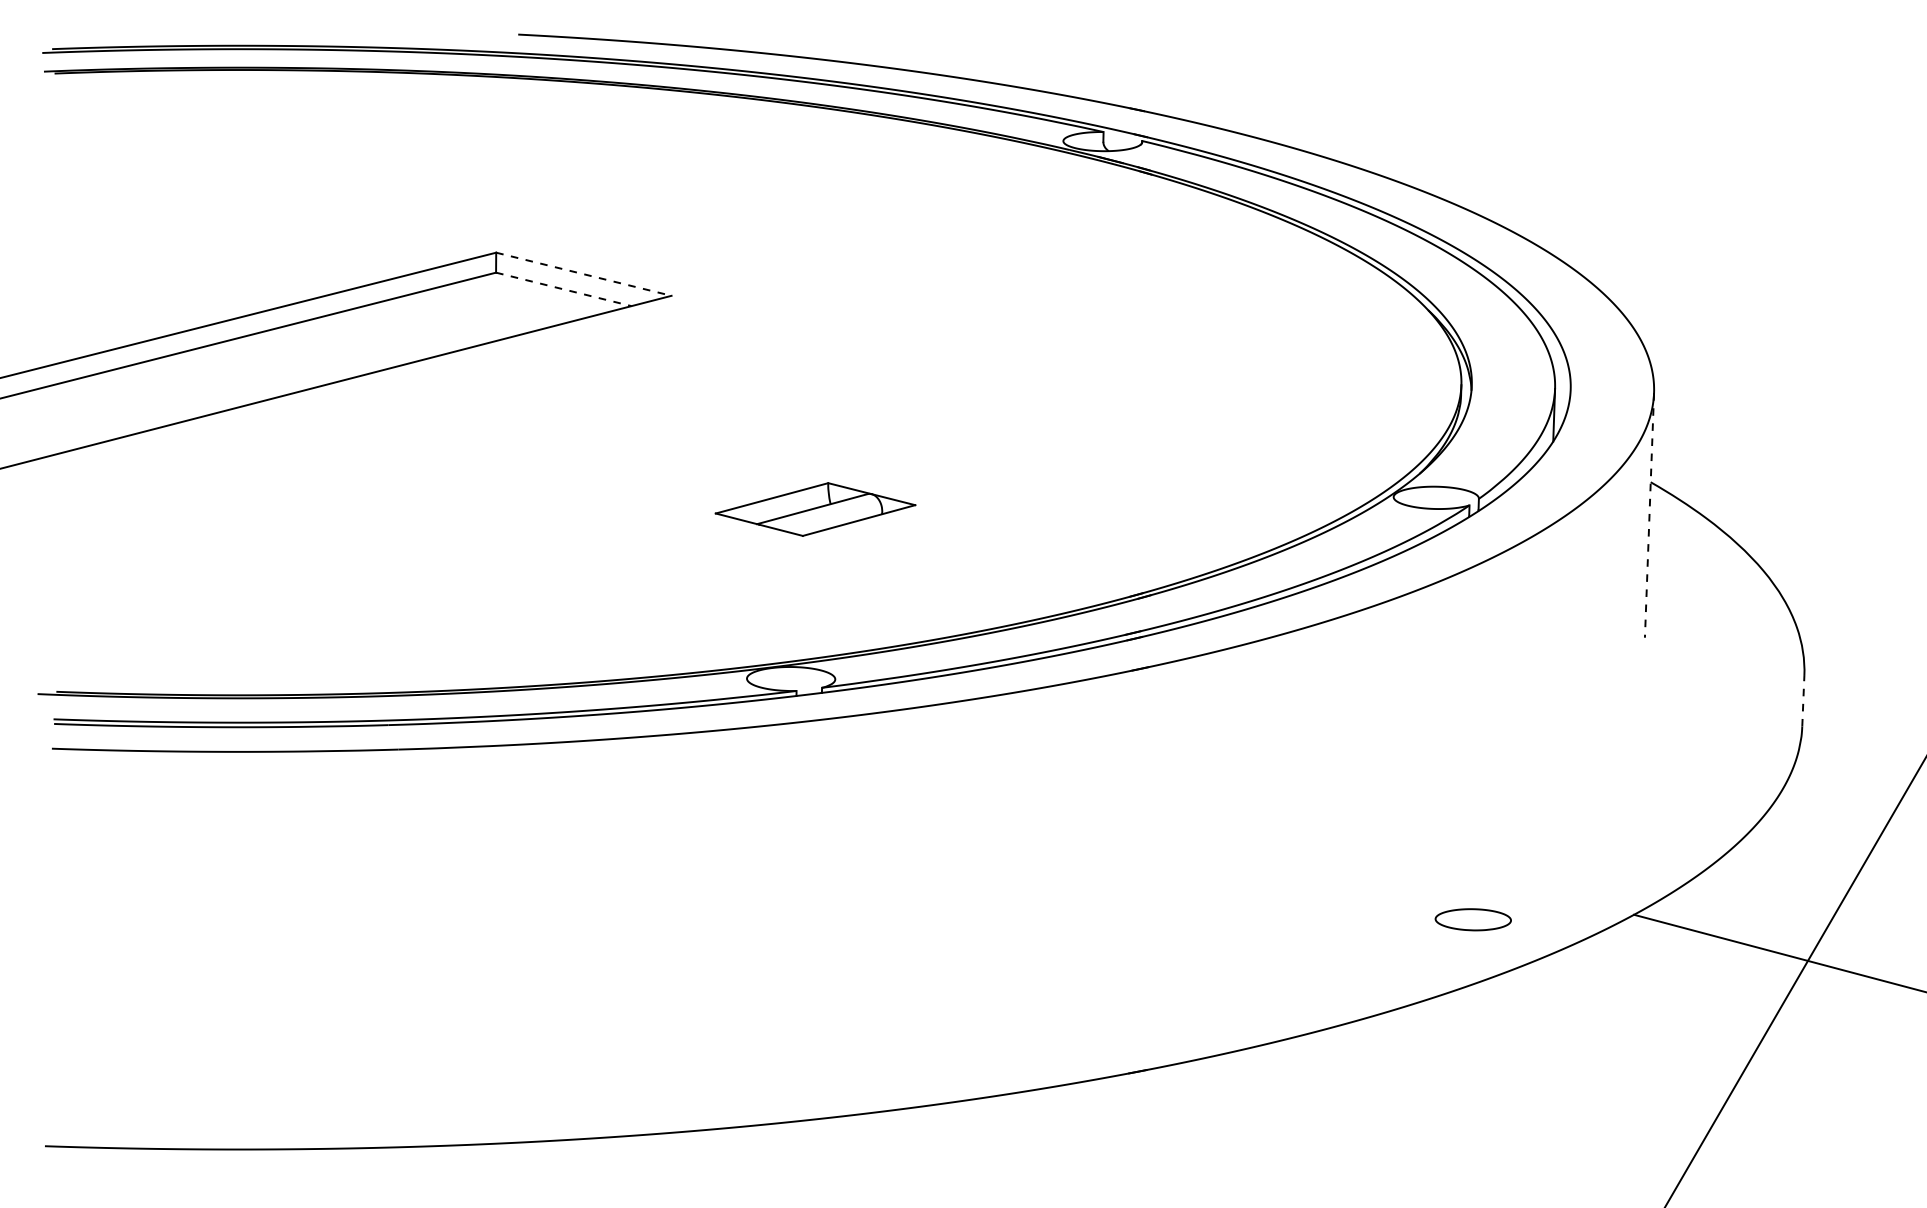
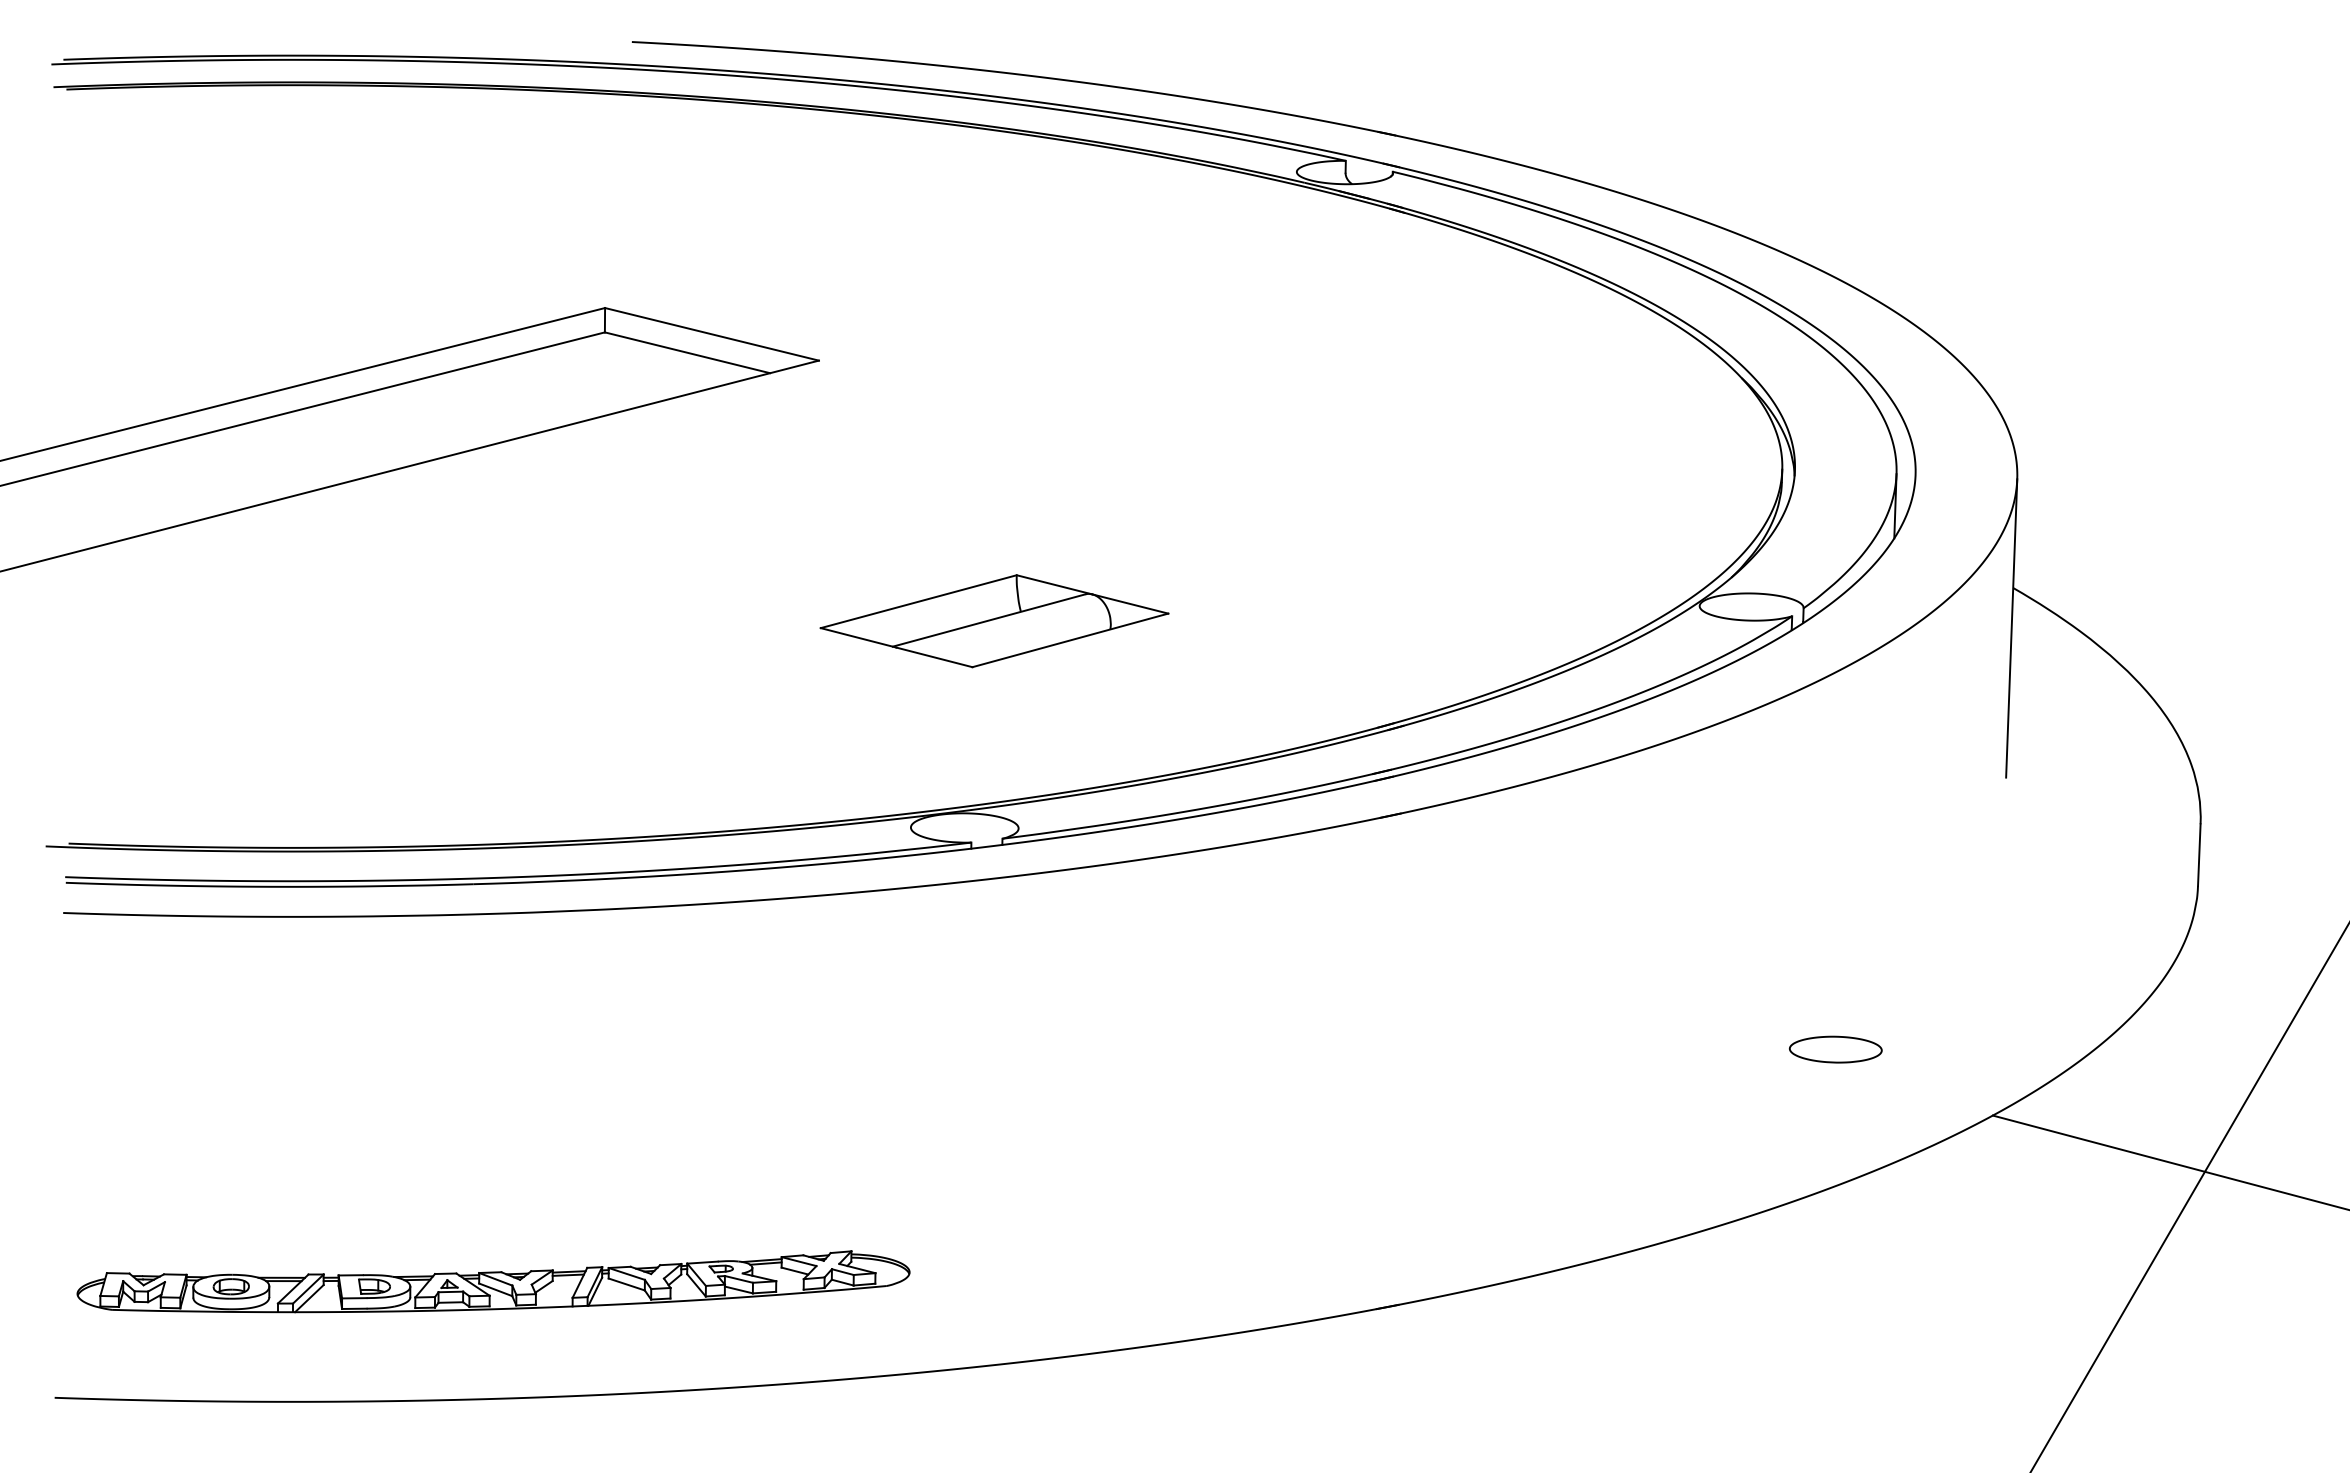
line: (584, 274) -> (712, 334), dashed -> solid
line: (564, 289) -> (688, 352), dashed -> solid
part: (815, 509) -> (994, 621), size x1.43
line: (1649, 515) -> (2011, 628), dashed -> solid
line: (1803, 701) -> (2199, 855), dashed -> solid
part: (1473, 919) -> (1835, 1049), moved
part: (404, 1050) -> (493, 1281), added

